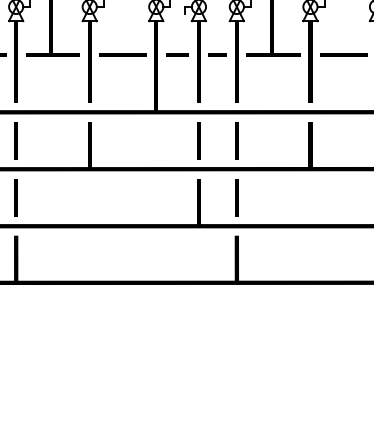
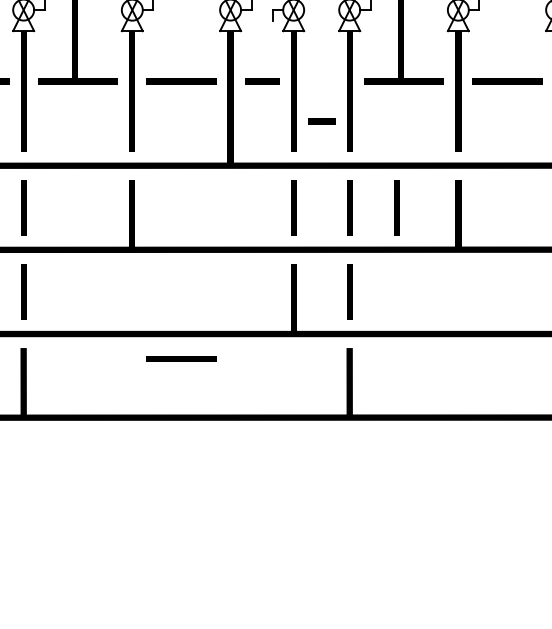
line: (217, 54) -> (321, 120), moved
line: (268, 140) -> (396, 207), added
line: (122, 242) -> (180, 358), added

